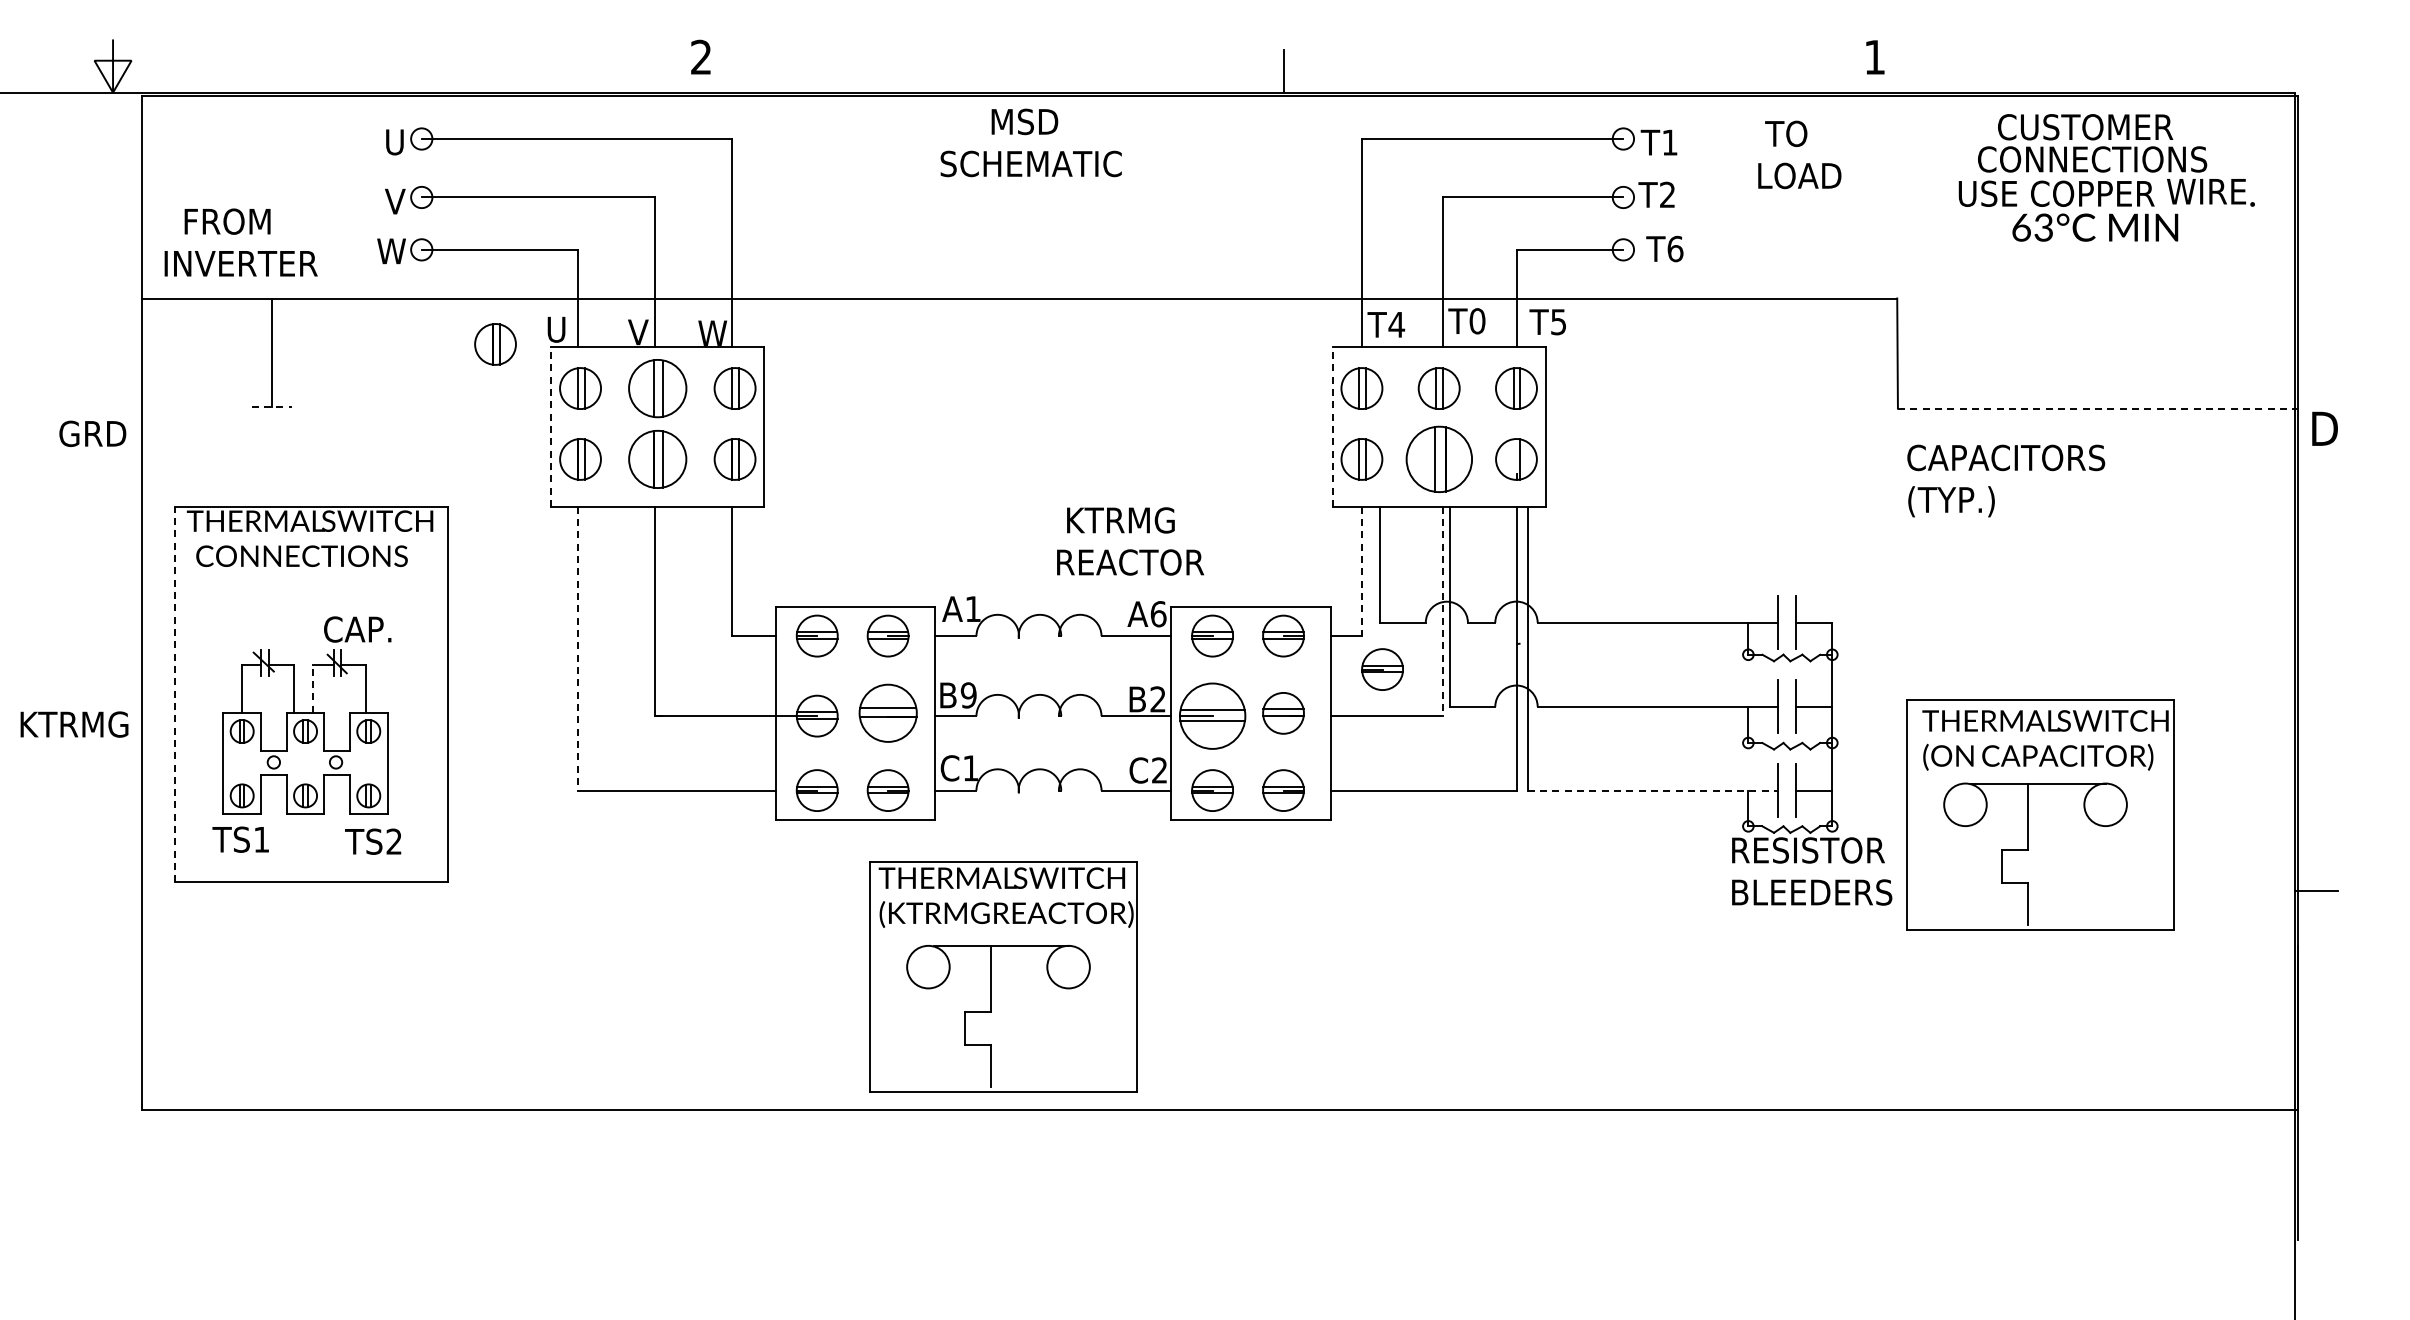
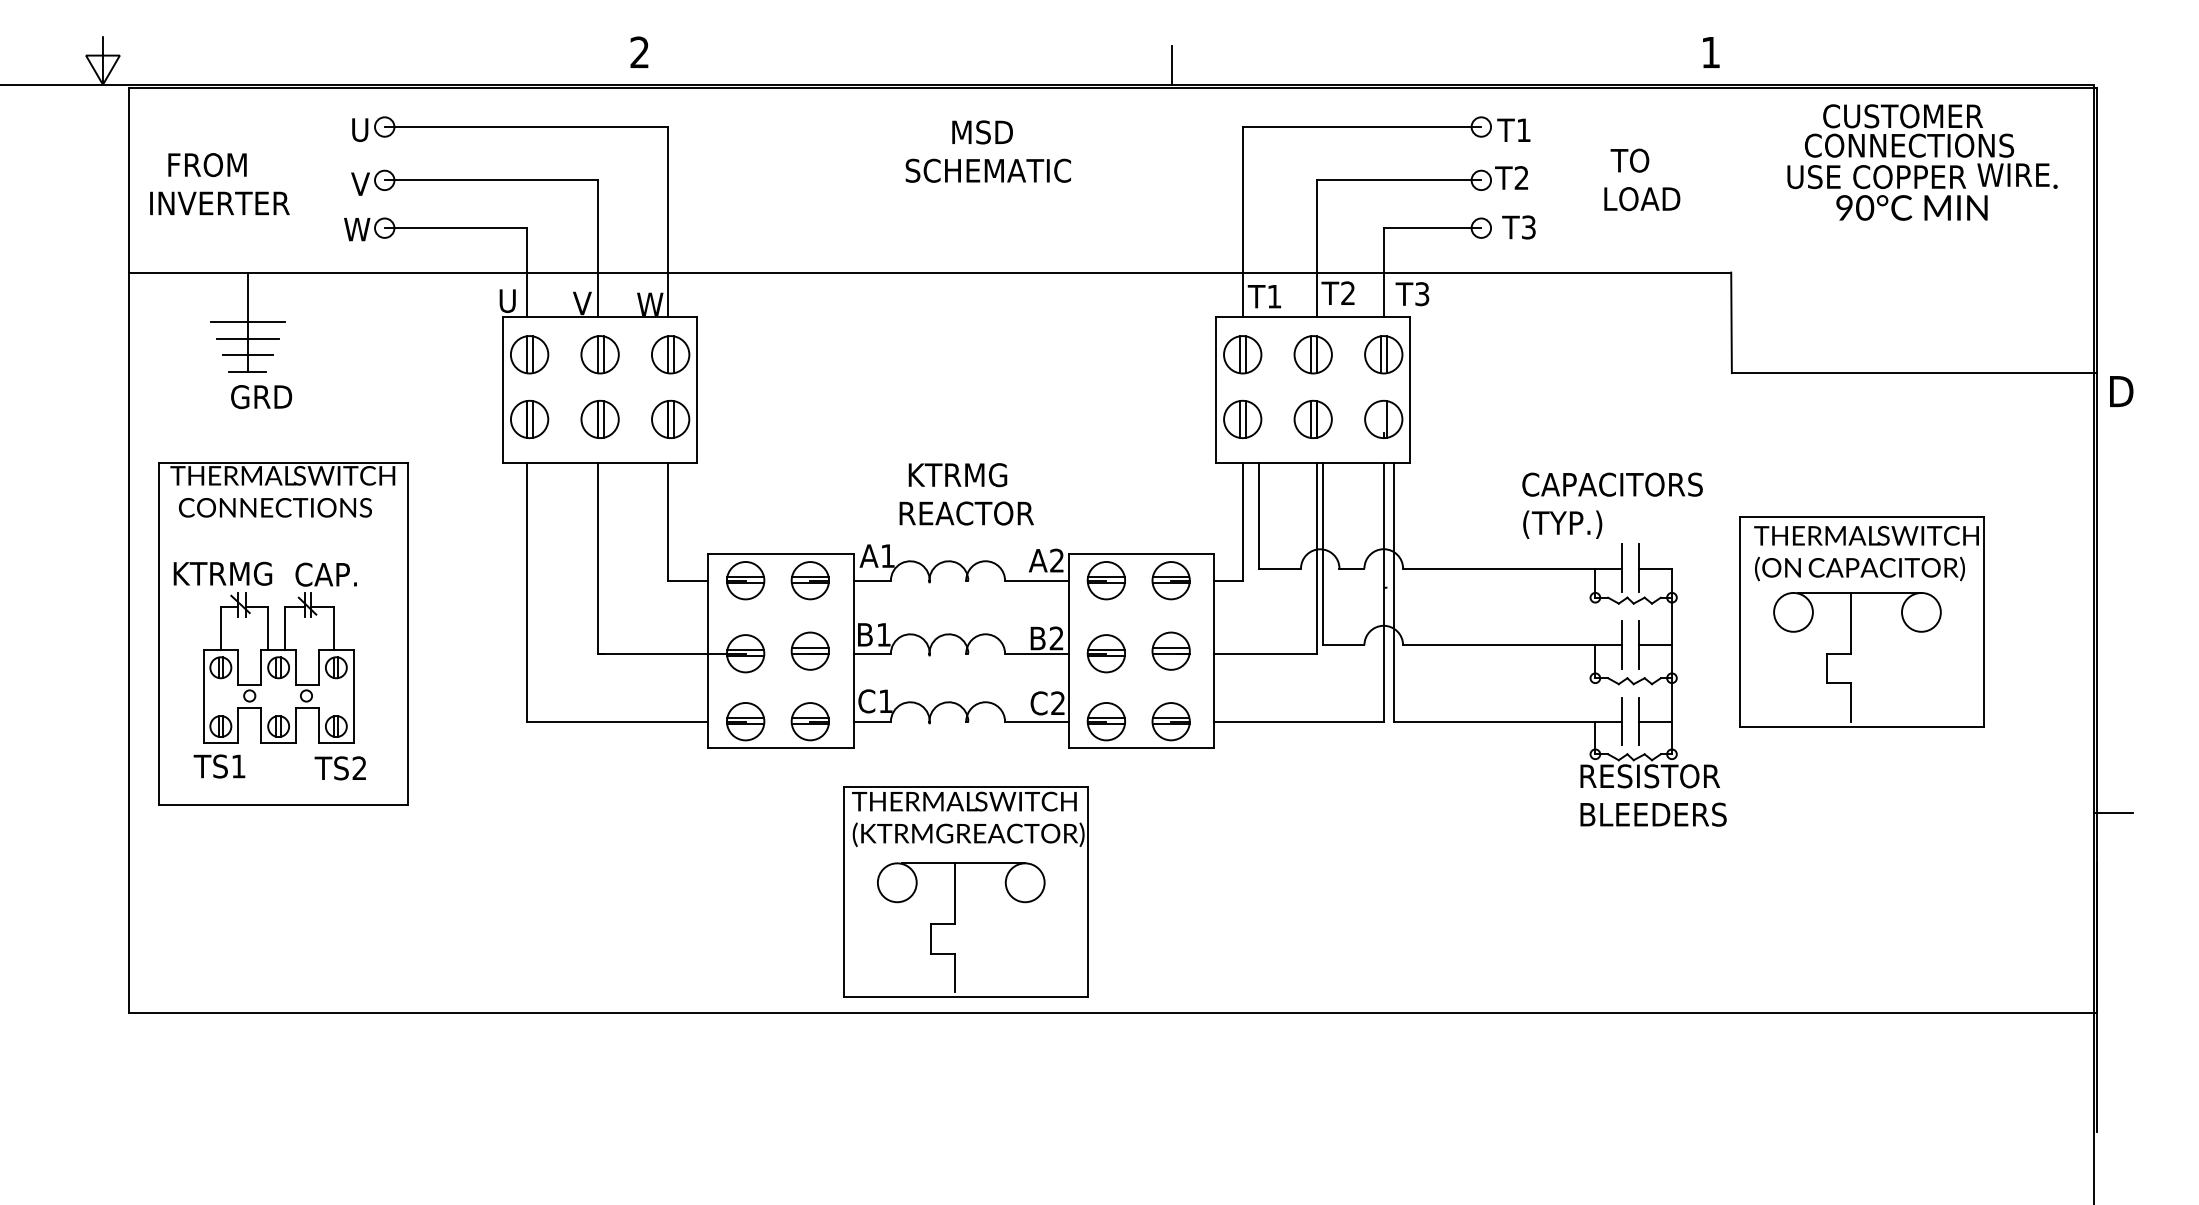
text: (1030, 142) -> (987, 151), moved
text: (1799, 154) -> (1642, 179), moved
text: (2032, 227) -> (1854, 207), 63° -> 90°
text: (240, 242) -> (219, 184), moved
text: (1675, 248) -> (1528, 226), T6 -> T3
text: (1477, 321) -> (1348, 293), T0 -> T2
text: (1558, 321) -> (1422, 293), T5 -> T3
text: (1396, 324) -> (1274, 296), T4 -> T1
part: (495, 344) -> (452, 314), removed
line: (271, 352) -> (247, 321), added
line: (271, 370) -> (247, 338), added
line: (271, 388) -> (247, 354), added
part: (657, 388) -> (599, 354), size x0.71
line: (272, 407) -> (248, 372), dashed -> solid
line: (2097, 408) -> (1913, 372), dashed -> solid
line: (551, 426) -> (503, 389), dashed -> solid
line: (1332, 426) -> (1215, 389), dashed -> solid
text: (92, 433) -> (261, 396), moved
part: (657, 459) -> (599, 419), size x0.71
part: (1438, 459) -> (1312, 419), size x0.62
text: (2006, 480) -> (1612, 505), moved
text: (1130, 541) -> (966, 494), moved
line: (1361, 571) -> (1242, 521), dashed -> solid
line: (1443, 611) -> (1317, 558), dashed -> solid
text: (1158, 614) -> (1057, 560), A6 -> A2
line: (577, 648) -> (526, 592), dashed -> solid
part: (1382, 669) -> (1261, 611), removed
line: (312, 688) -> (285, 628), dashed -> solid
line: (174, 694) -> (159, 633), dashed -> solid
text: (968, 695) -> (883, 634), B9 -> B1
part: (887, 713) -> (809, 651), size x0.71
part: (1212, 715) -> (1106, 653), size x0.62
text: (74, 724) -> (222, 573), moved
line: (1652, 790) -> (1507, 721), dashed -> solid
part: (2040, 814) -> (1861, 621), moved
part: (1003, 976) -> (965, 891), moved

